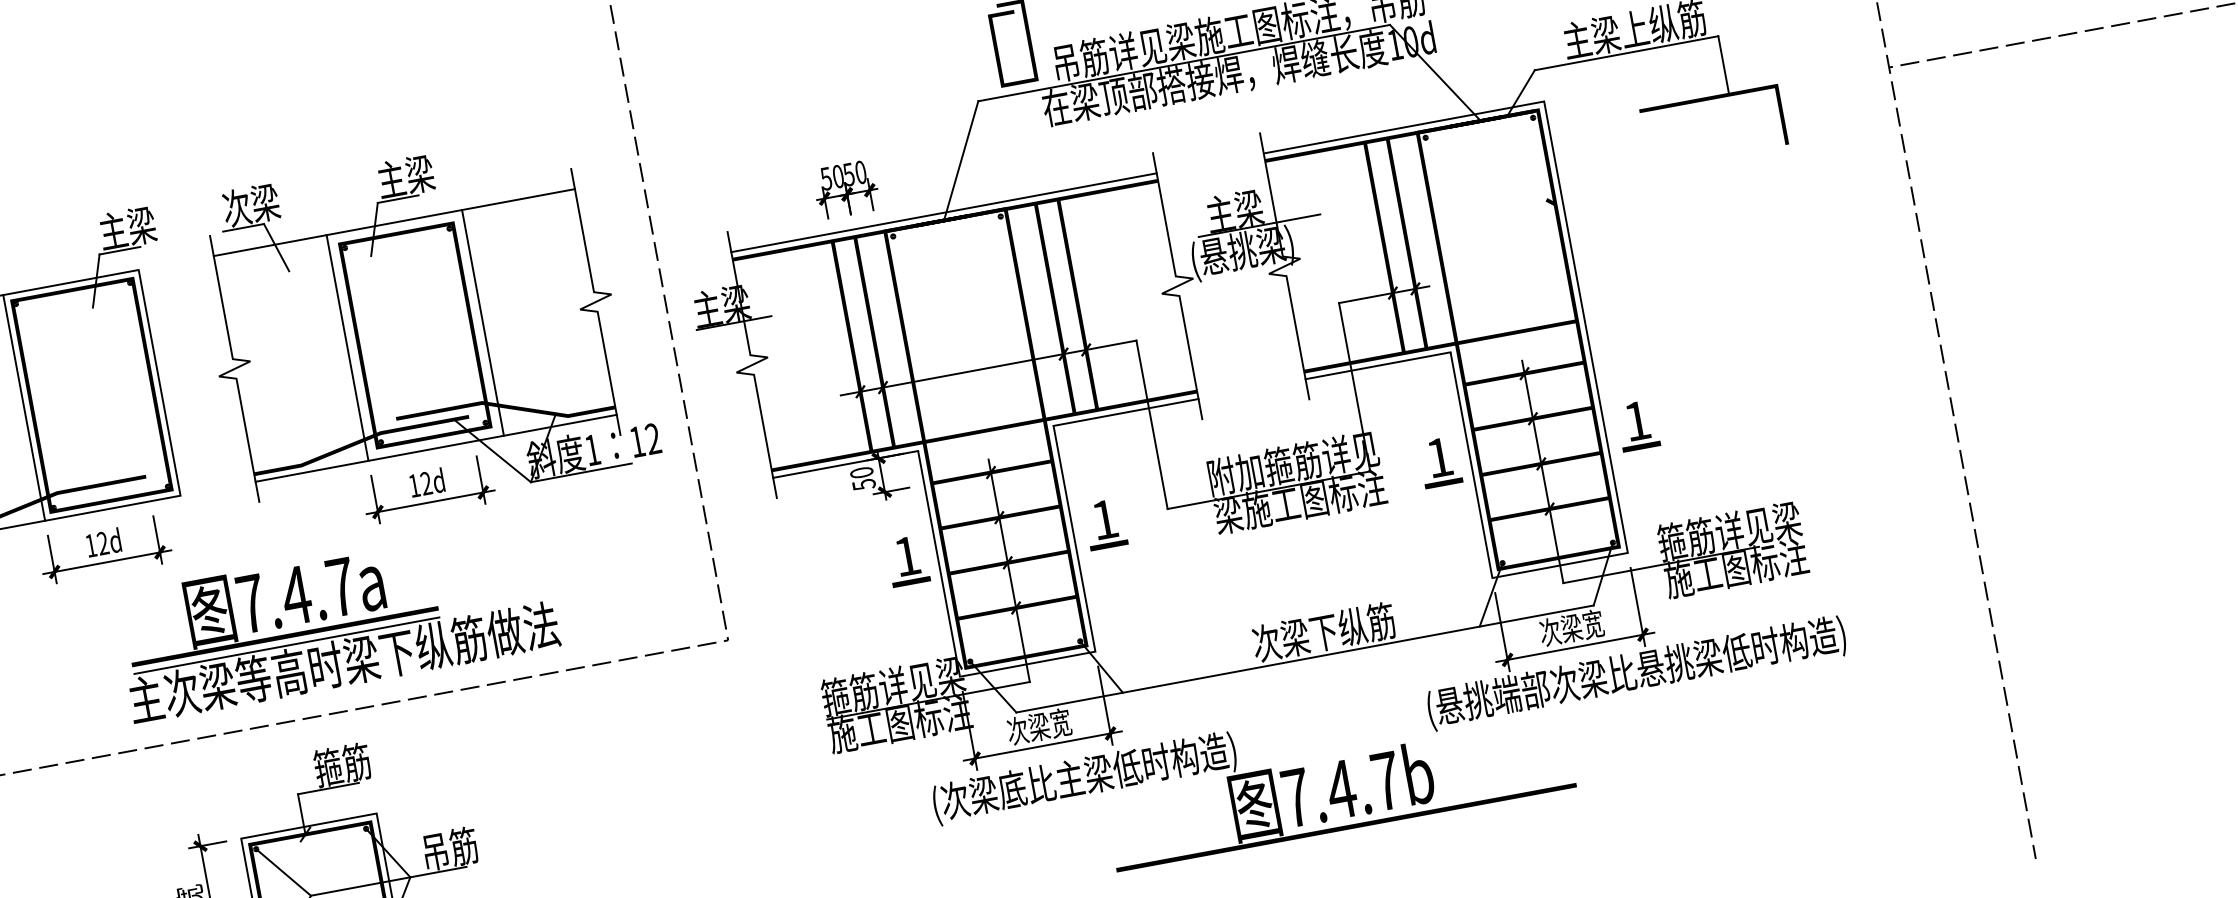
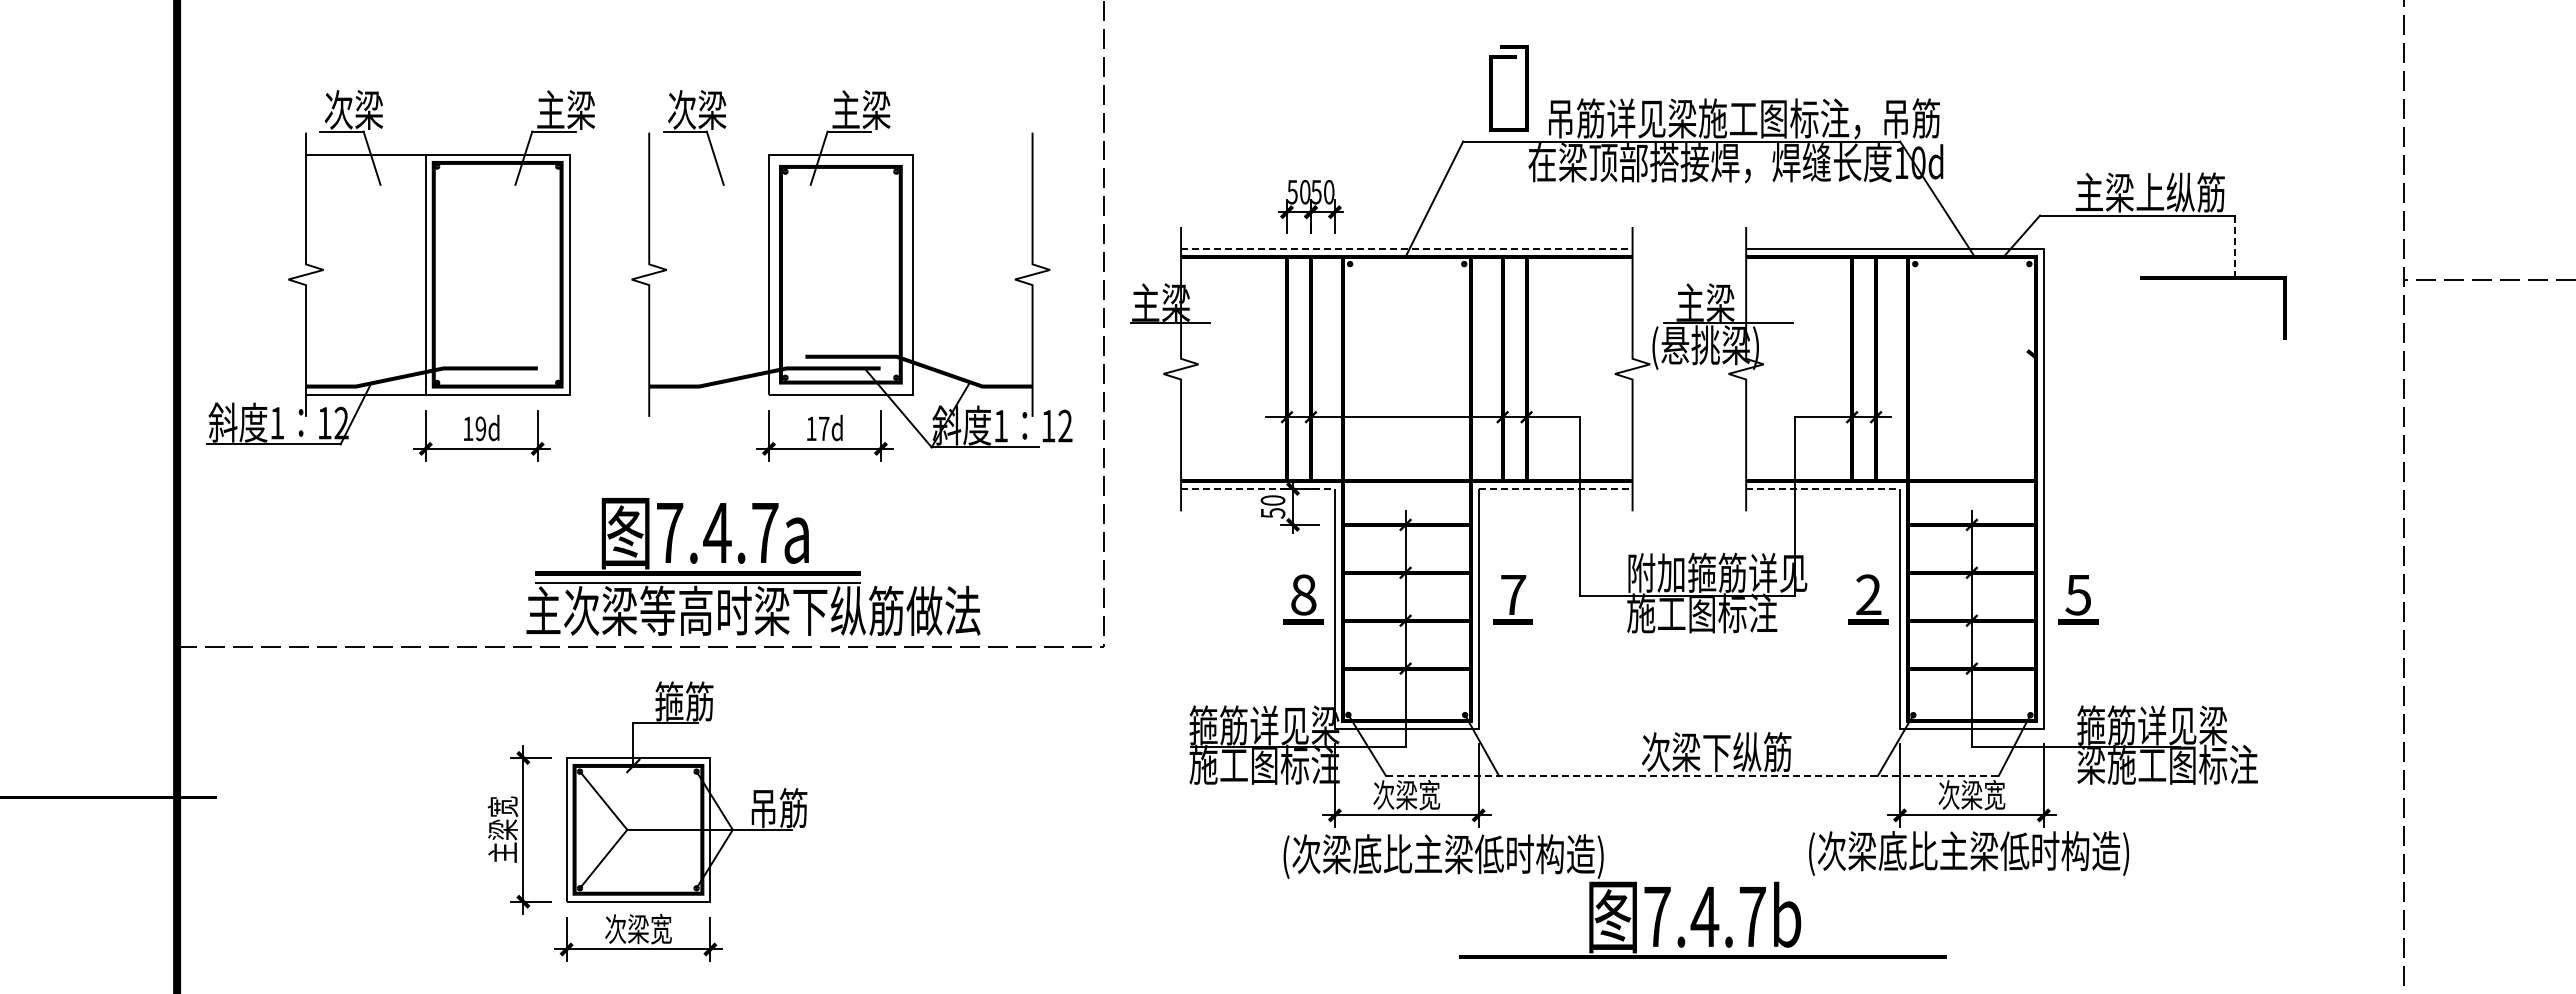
line: (1723, 66) -> (2234, 247), solid -> dashed
line: (518, 199) -> (972, 154), removed
line: (943, 212) -> (1406, 249), solid -> dashed
line: (270, 245) -> (709, 154), removed
line: (1378, 365) -> (1823, 488), solid -> dashed
line: (1125, 412) -> (1555, 488), solid -> dashed
text: (1636, 421) -> (2077, 595), 1 -> 5
line: (560, 425) -> (972, 394), removed
text: (1439, 457) -> (1868, 594), 1 -> 2
line: (845, 464) -> (1257, 488), solid -> dashed
line: (312, 471) -> (709, 394), removed
text: (426, 483) -> (824, 428), 12d -> 17d
text: (1300, 501) -> (1717, 613), 梁施工图标注 -> 施工图标注
text: (1104, 519) -> (1513, 594), 1 -> 7
text: (102, 544) -> (480, 429), 12d -> 19d
text: (906, 555) -> (1303, 594), 1 -> 8
text: (1750, 565) -> (2167, 764), 施工图标注 -> 梁施工图标注
part: (336, 620) -> (753, 566), moved
line: (1305, 658) -> (1692, 775), solid -> dashed
text: (1640, 672) -> (2034, 853), (悬挑端部次梁比悬挑梁低时构造) -> (次梁底比主梁低时构造)

